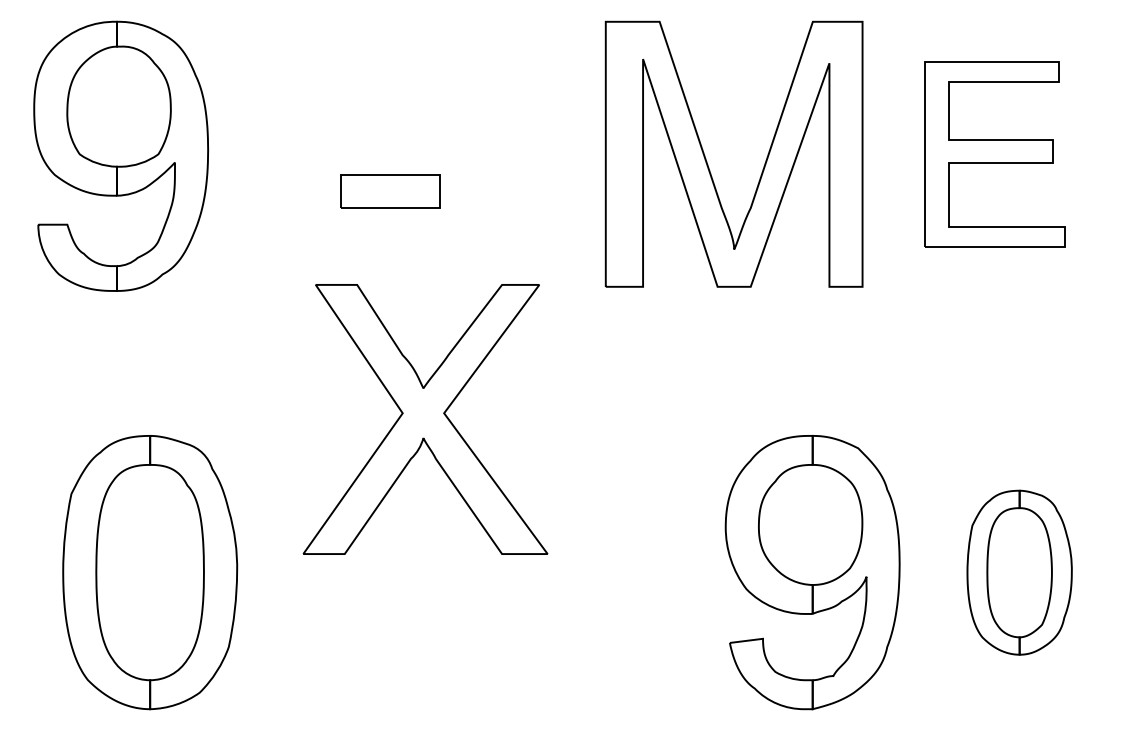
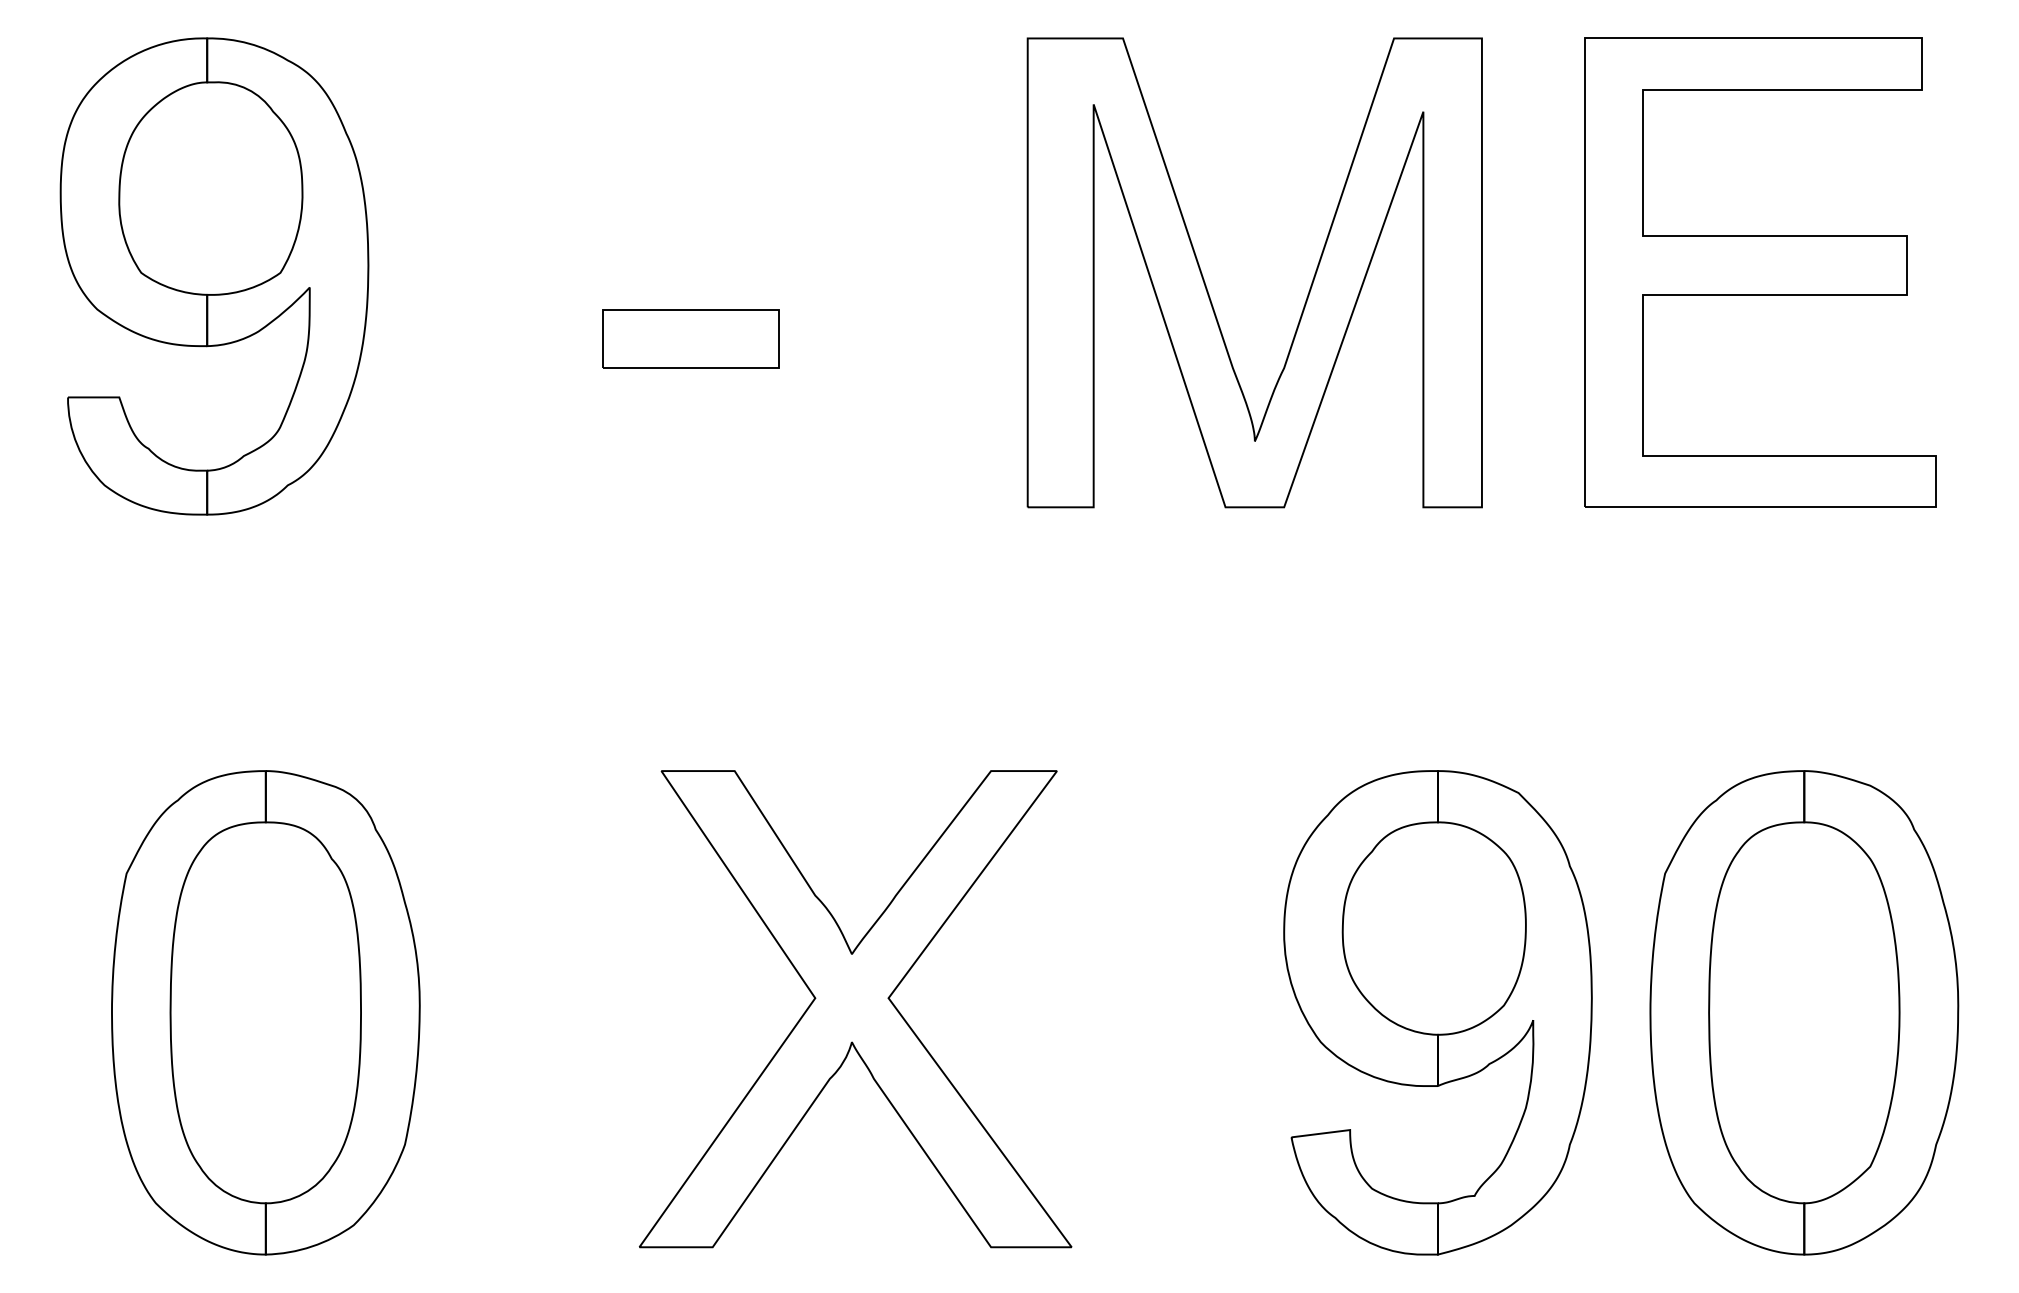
part: (994, 154) -> (1759, 273), size x1.43
part: (707, 161) -> (1207, 285), moved
part: (425, 419) -> (855, 1009), moved
part: (1019, 572) -> (1803, 1012), size x1.67

